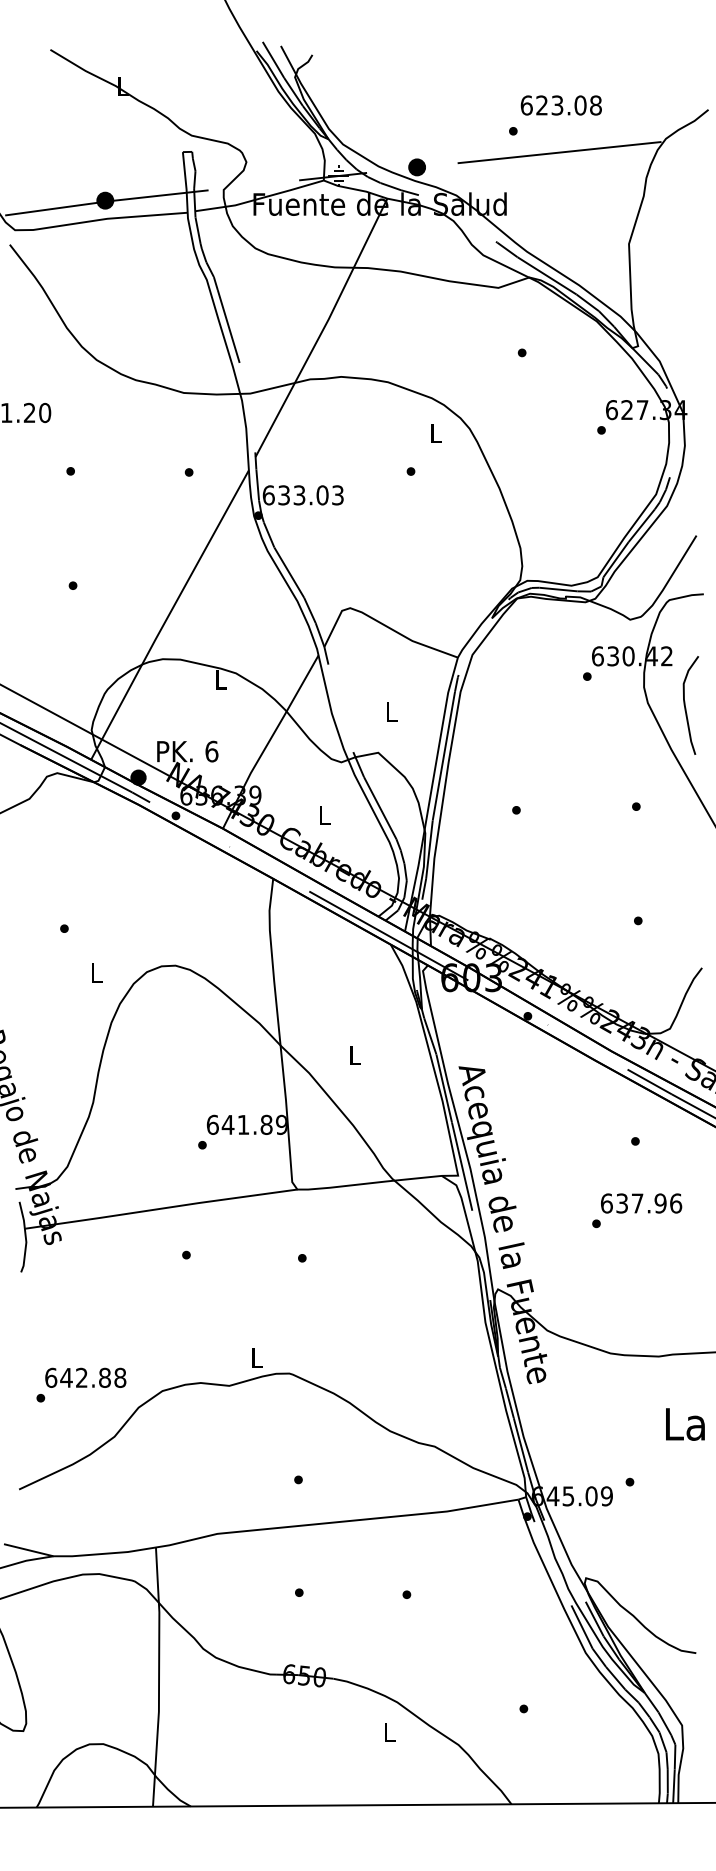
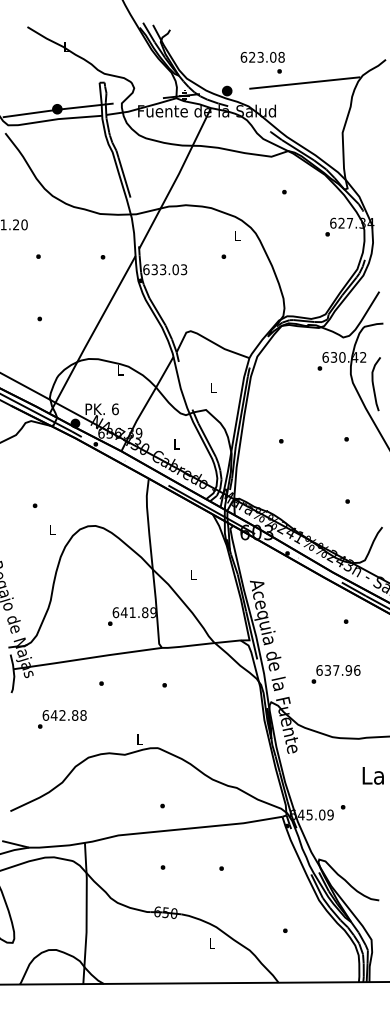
text: (560, 105) -> (262, 57), moved
text: (636, 1210) -> (335, 674), moved
text: (81, 1385) -> (62, 719), moved

